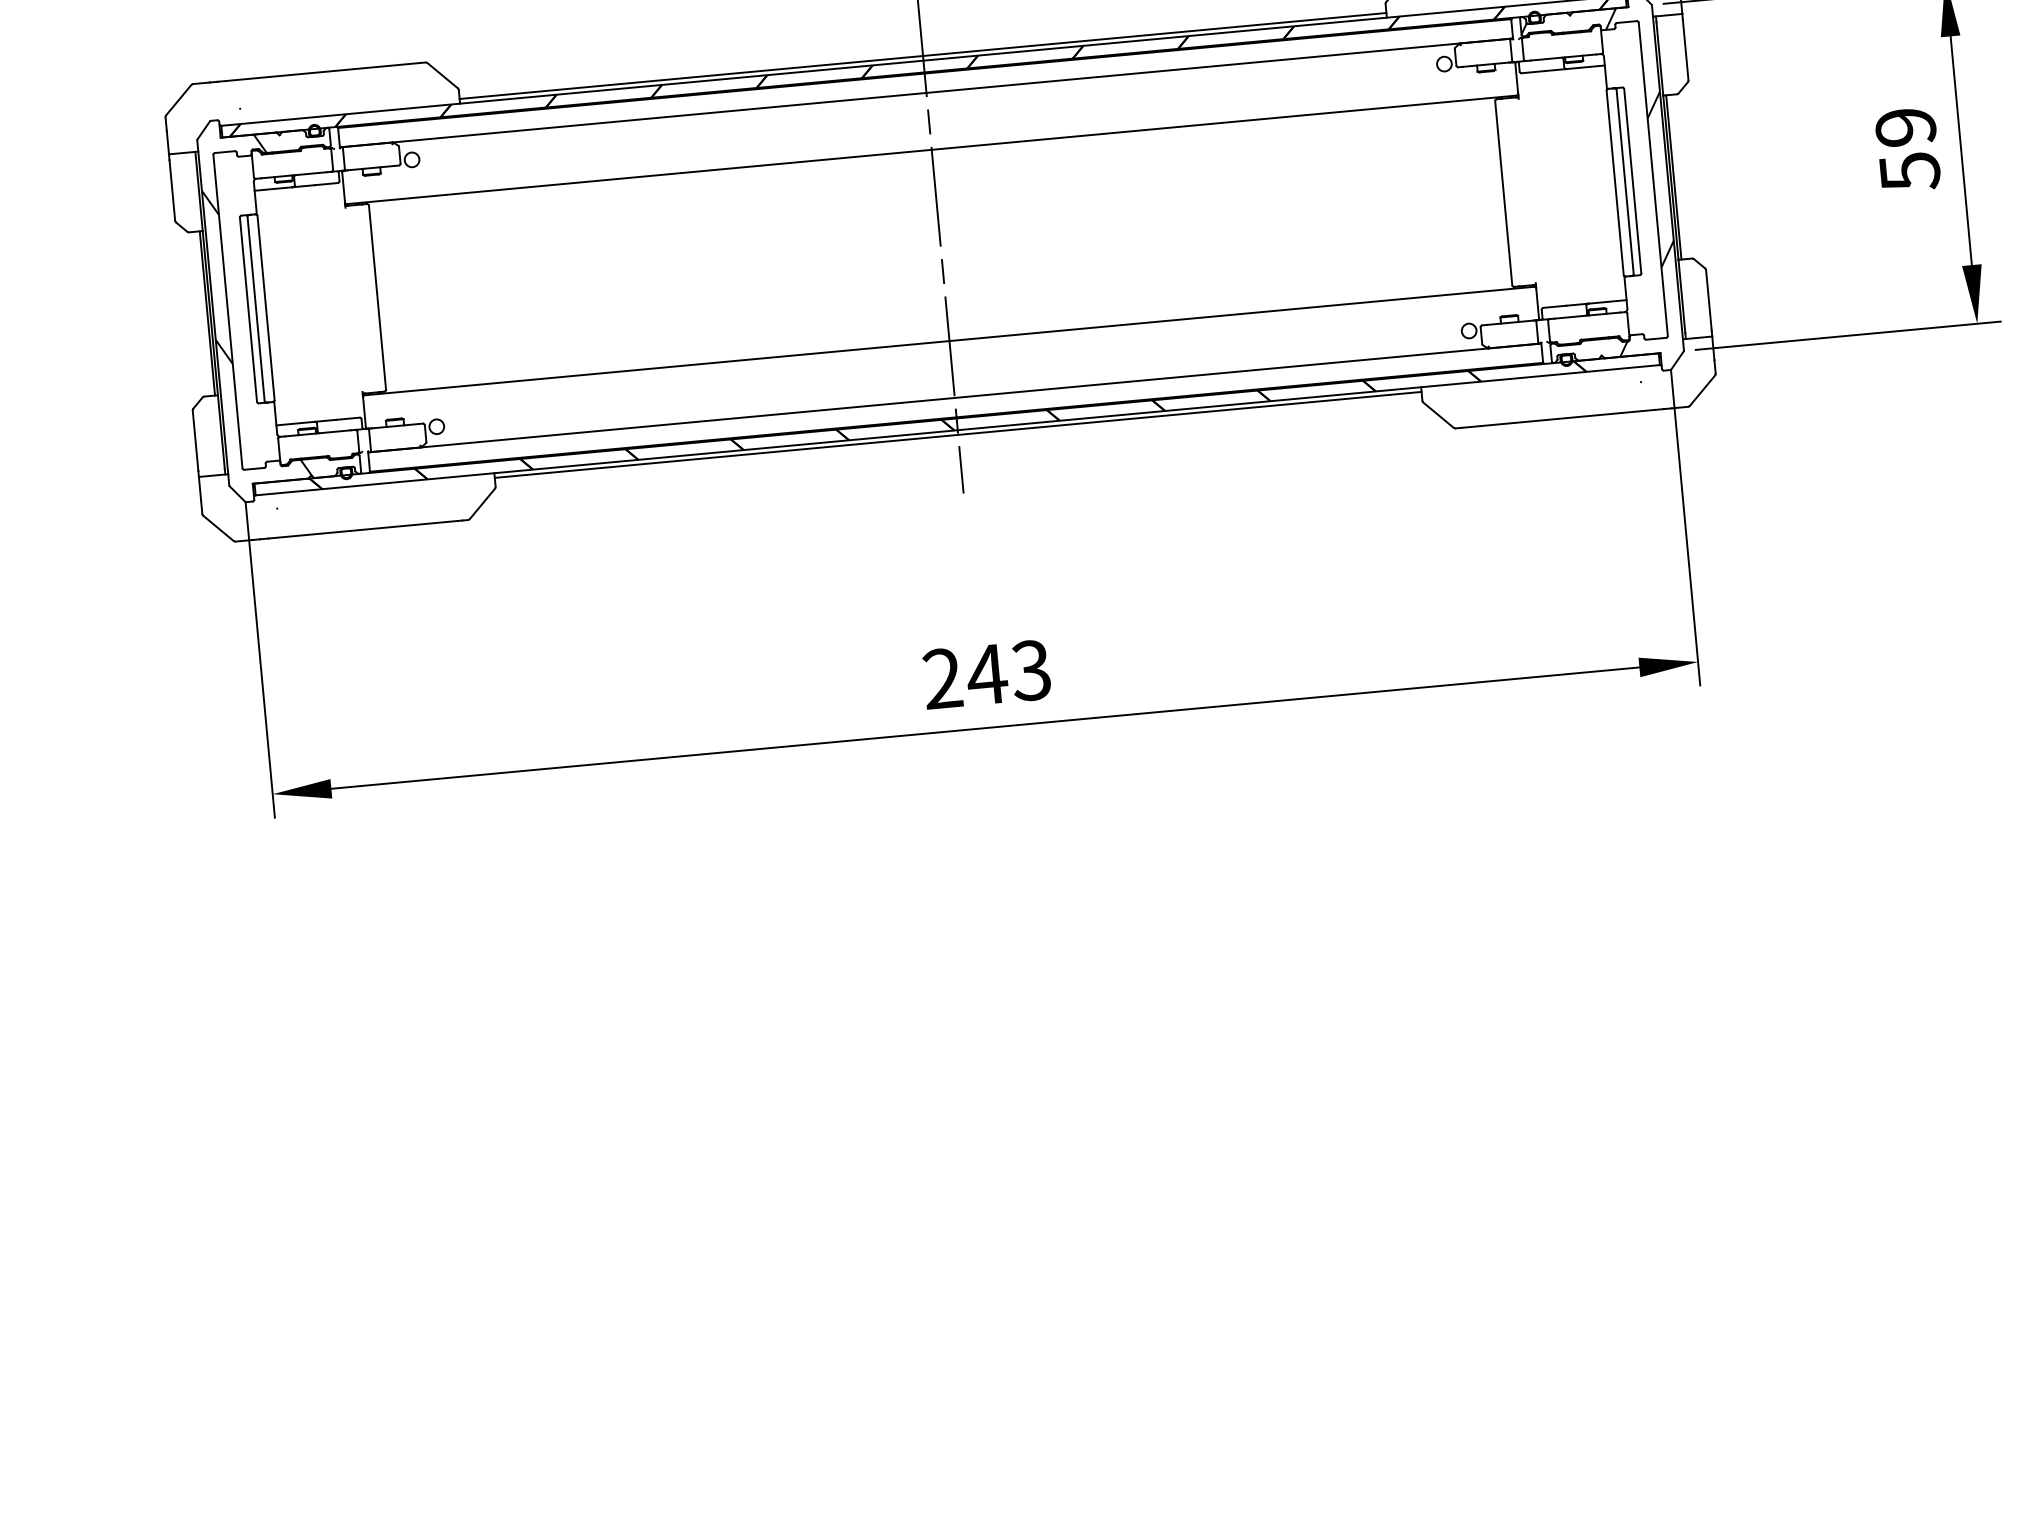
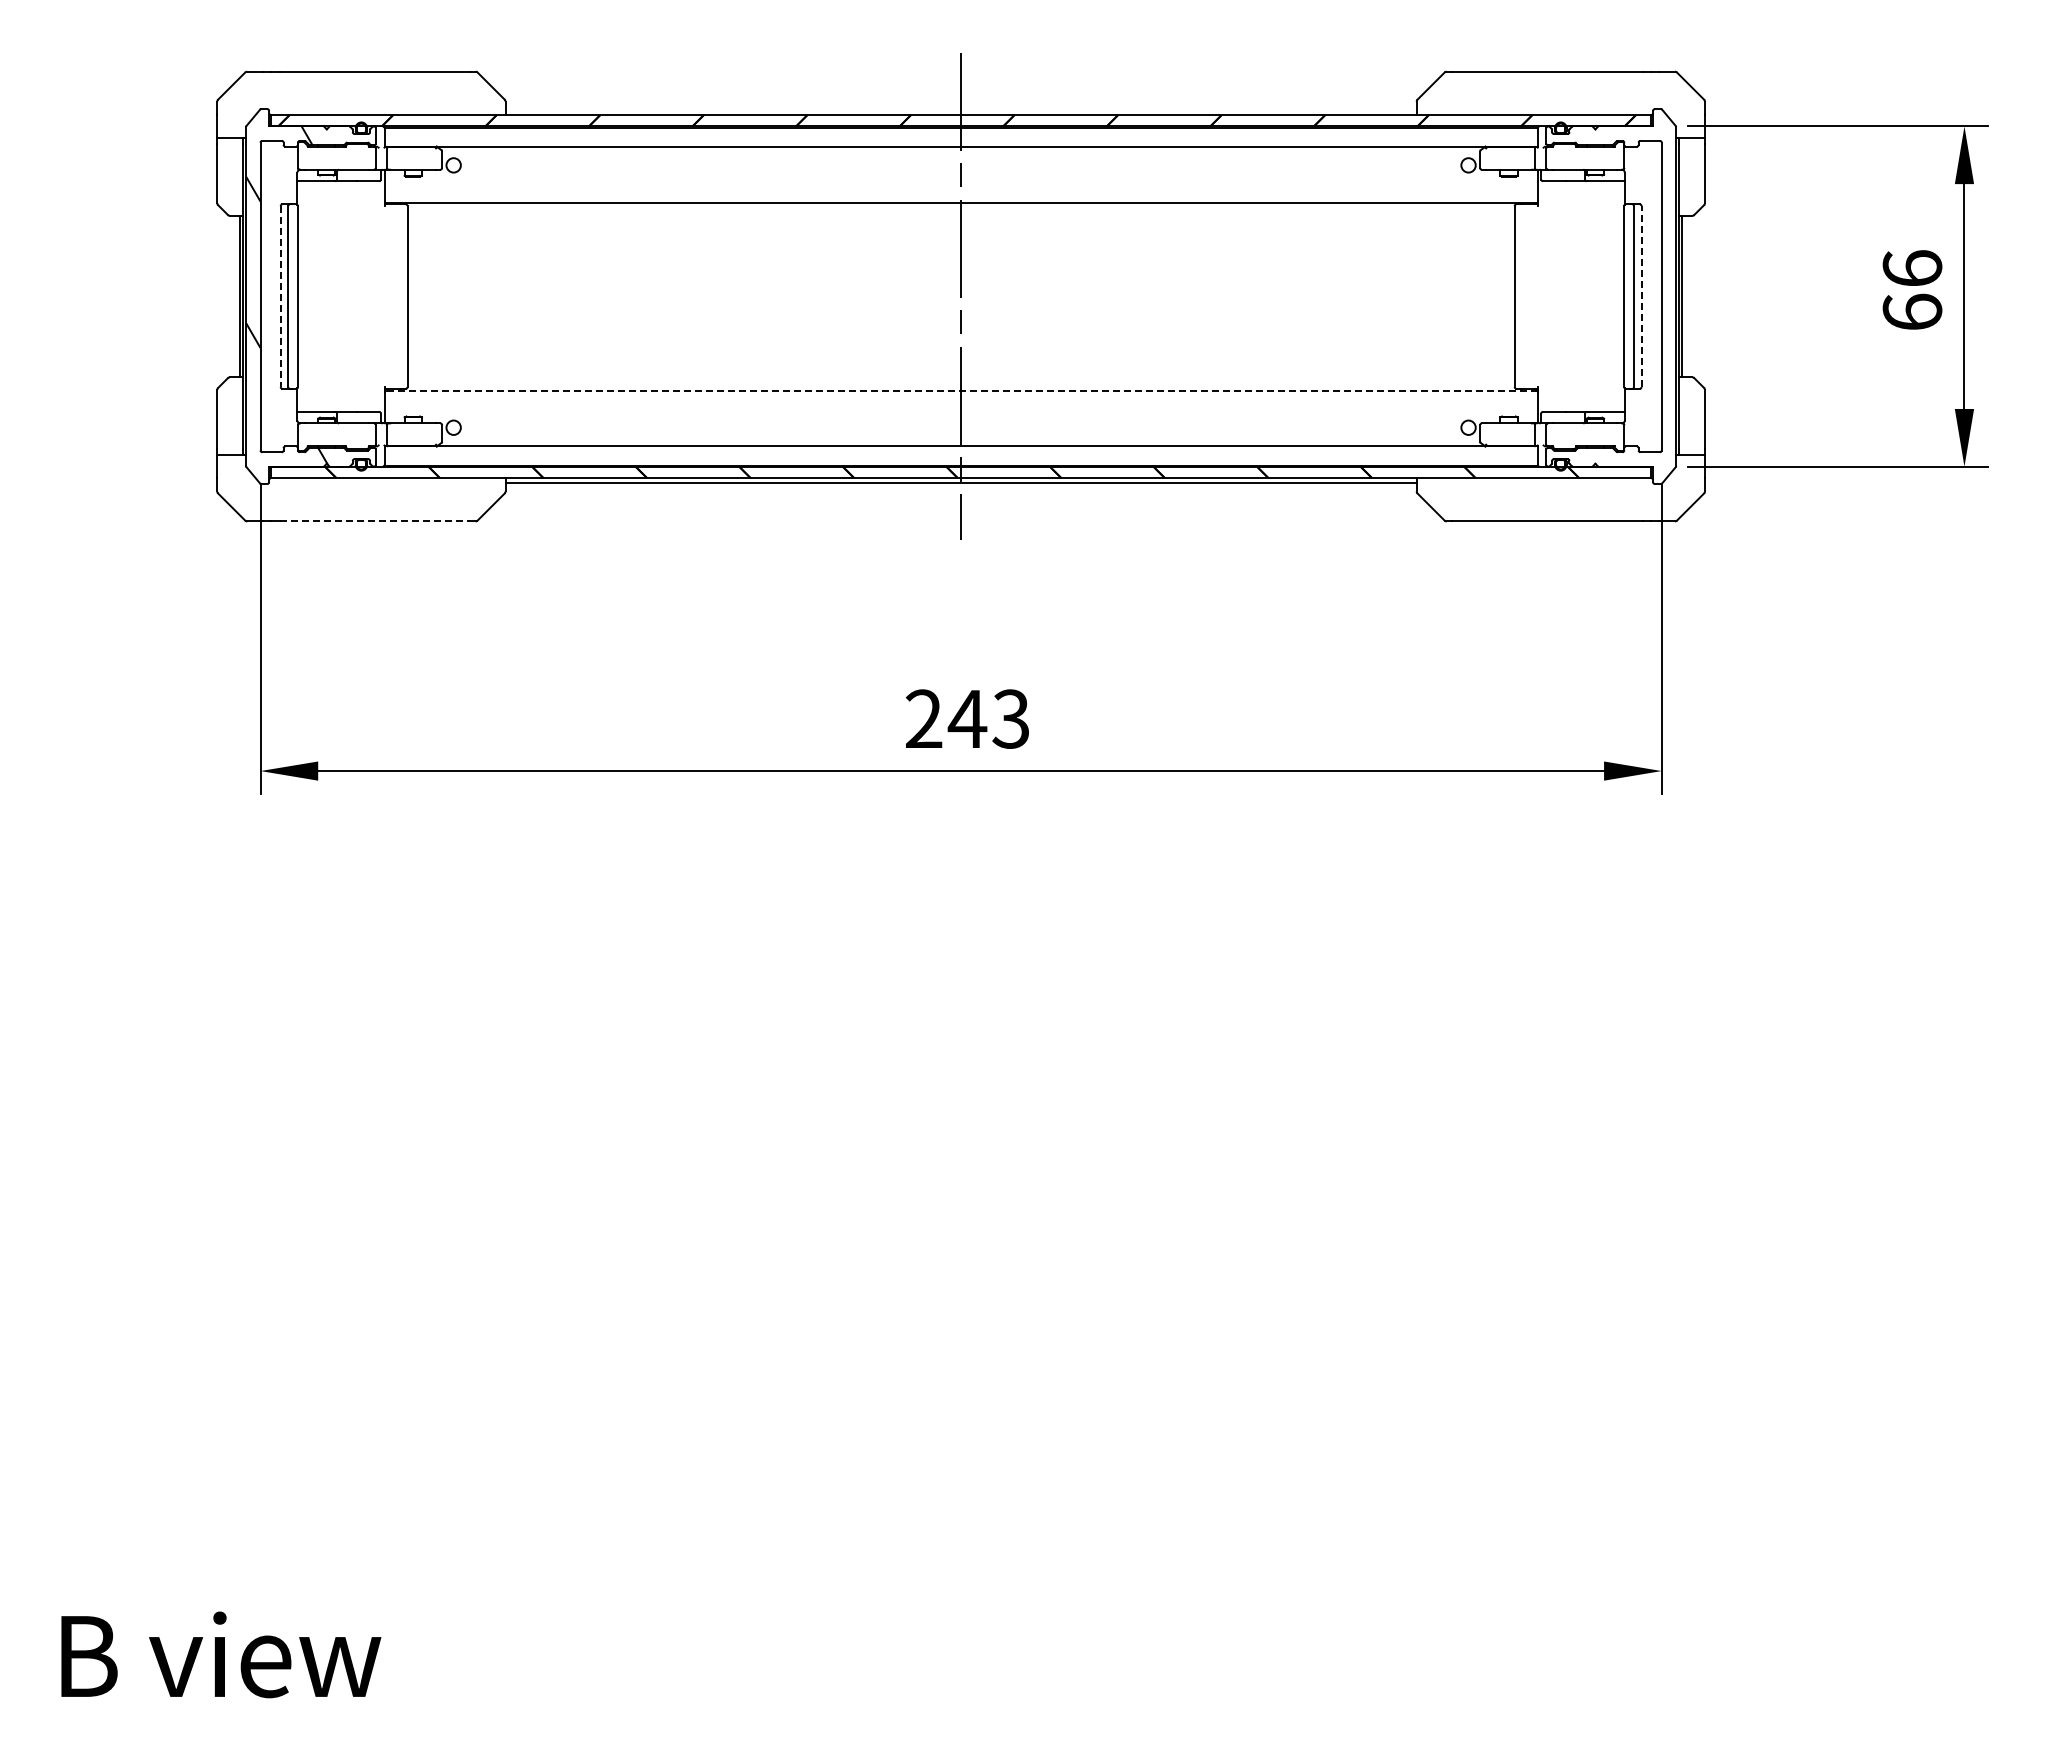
line: (922, 56) -> (960, 110), removed
text: (1907, 149) -> (1912, 290), 59 -> 66
line: (1632, 181) -> (1641, 296), solid -> dashed
hatch: (1602, 184) -> (1611, 296), removed
line: (248, 309) -> (280, 296), solid -> dashed
line: (949, 340) -> (961, 390), solid -> dashed
line: (366, 529) -> (375, 521), solid -> dashed

